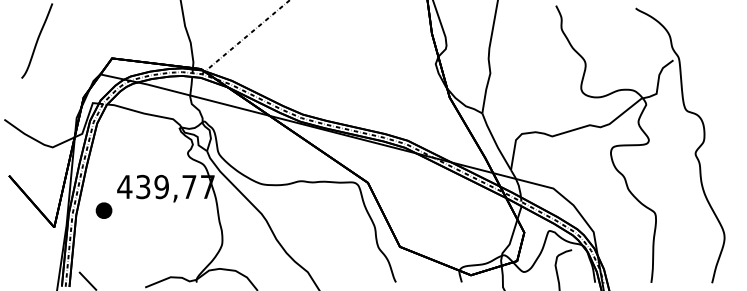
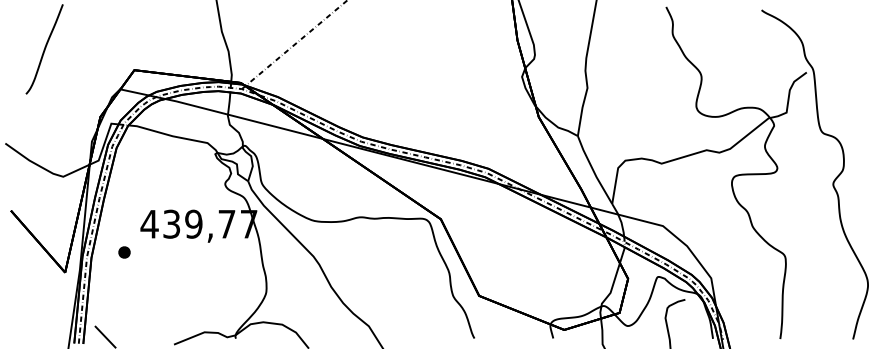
part: (103, 210) -> (124, 252), size x0.62

